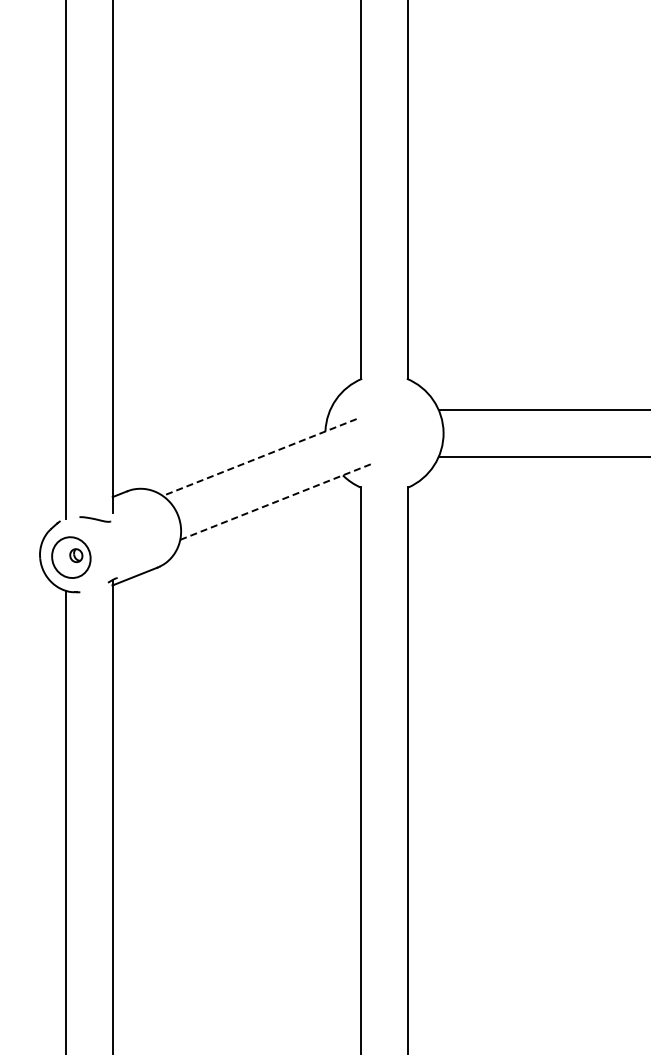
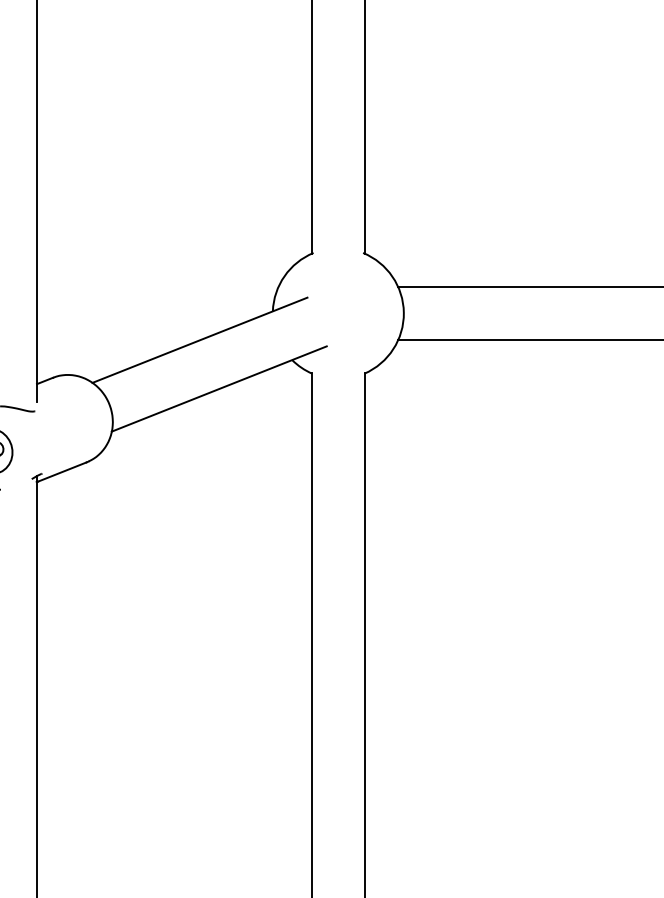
line: (259, 457) -> (199, 340), dashed -> solid
line: (277, 501) -> (219, 389), dashed -> solid

